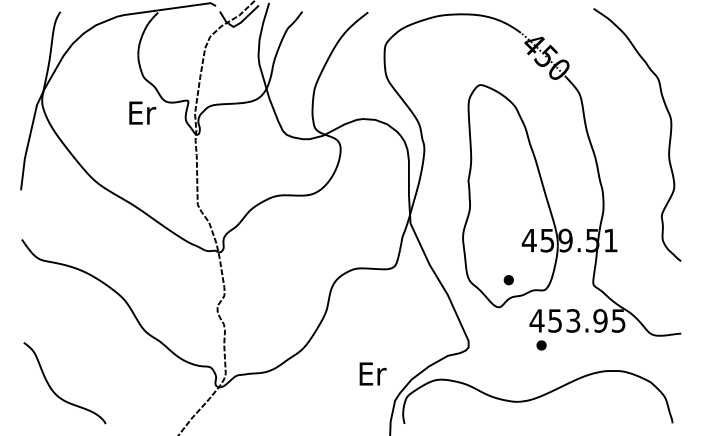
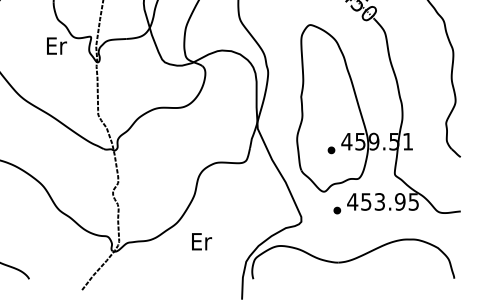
part: (508, 280) -> (331, 150), moved
part: (541, 345) -> (337, 210), moved
text: (372, 373) -> (201, 241), moved

